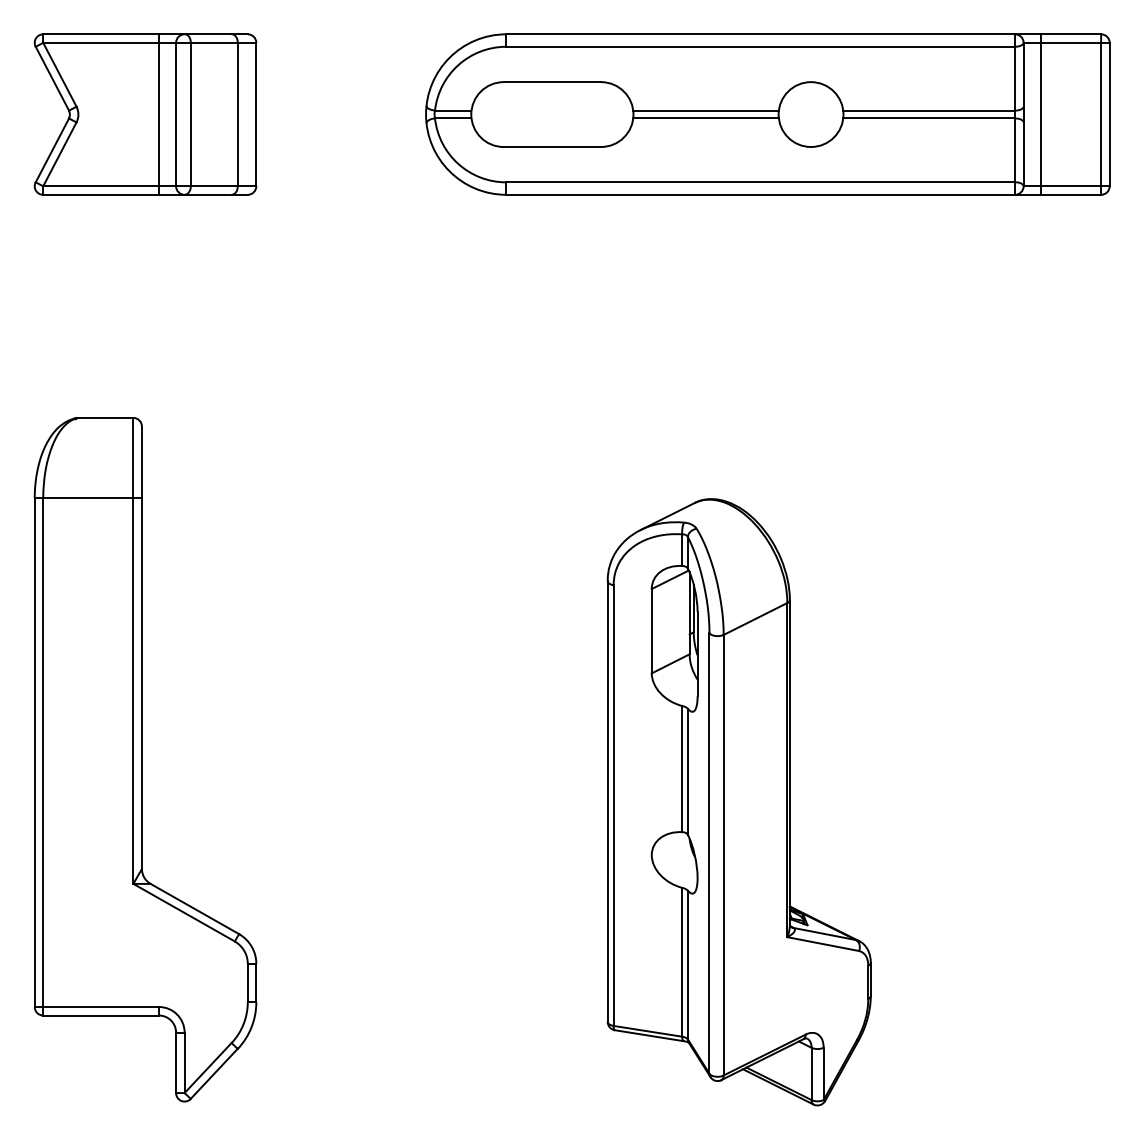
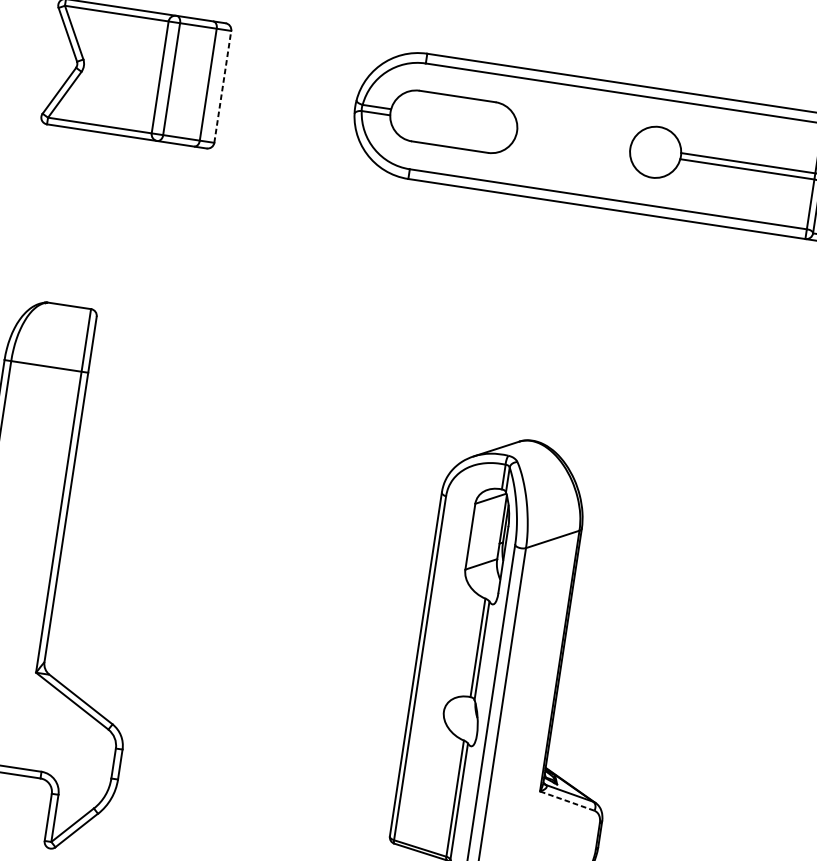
line: (705, 110) -> (573, 136), removed
line: (159, 114) -> (147, 75), removed
line: (256, 114) -> (222, 86), solid -> dashed
line: (705, 118) -> (572, 142), removed
line: (823, 944) -> (567, 801), solid -> dashed

